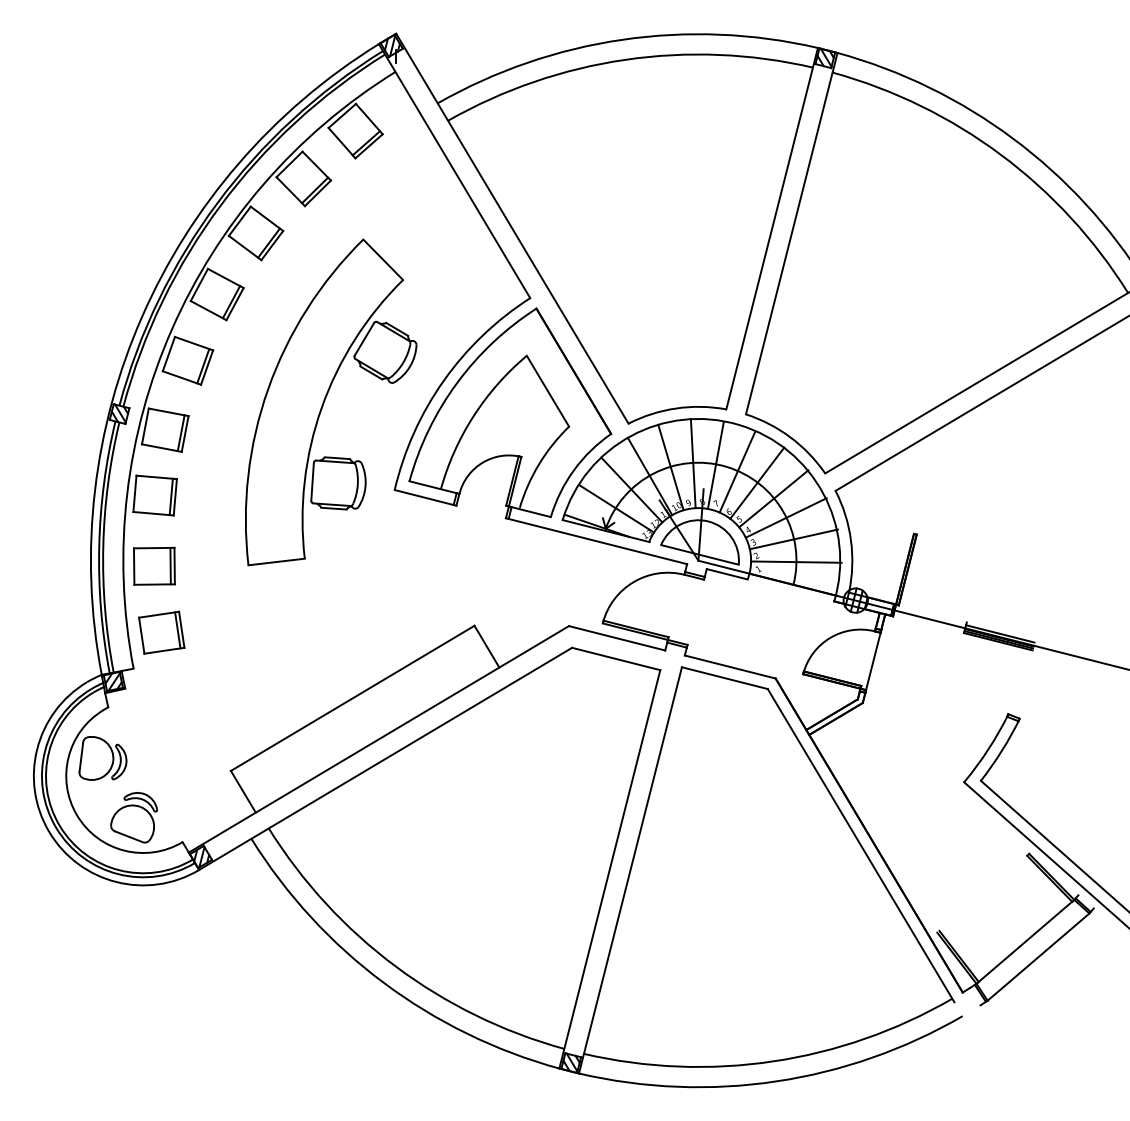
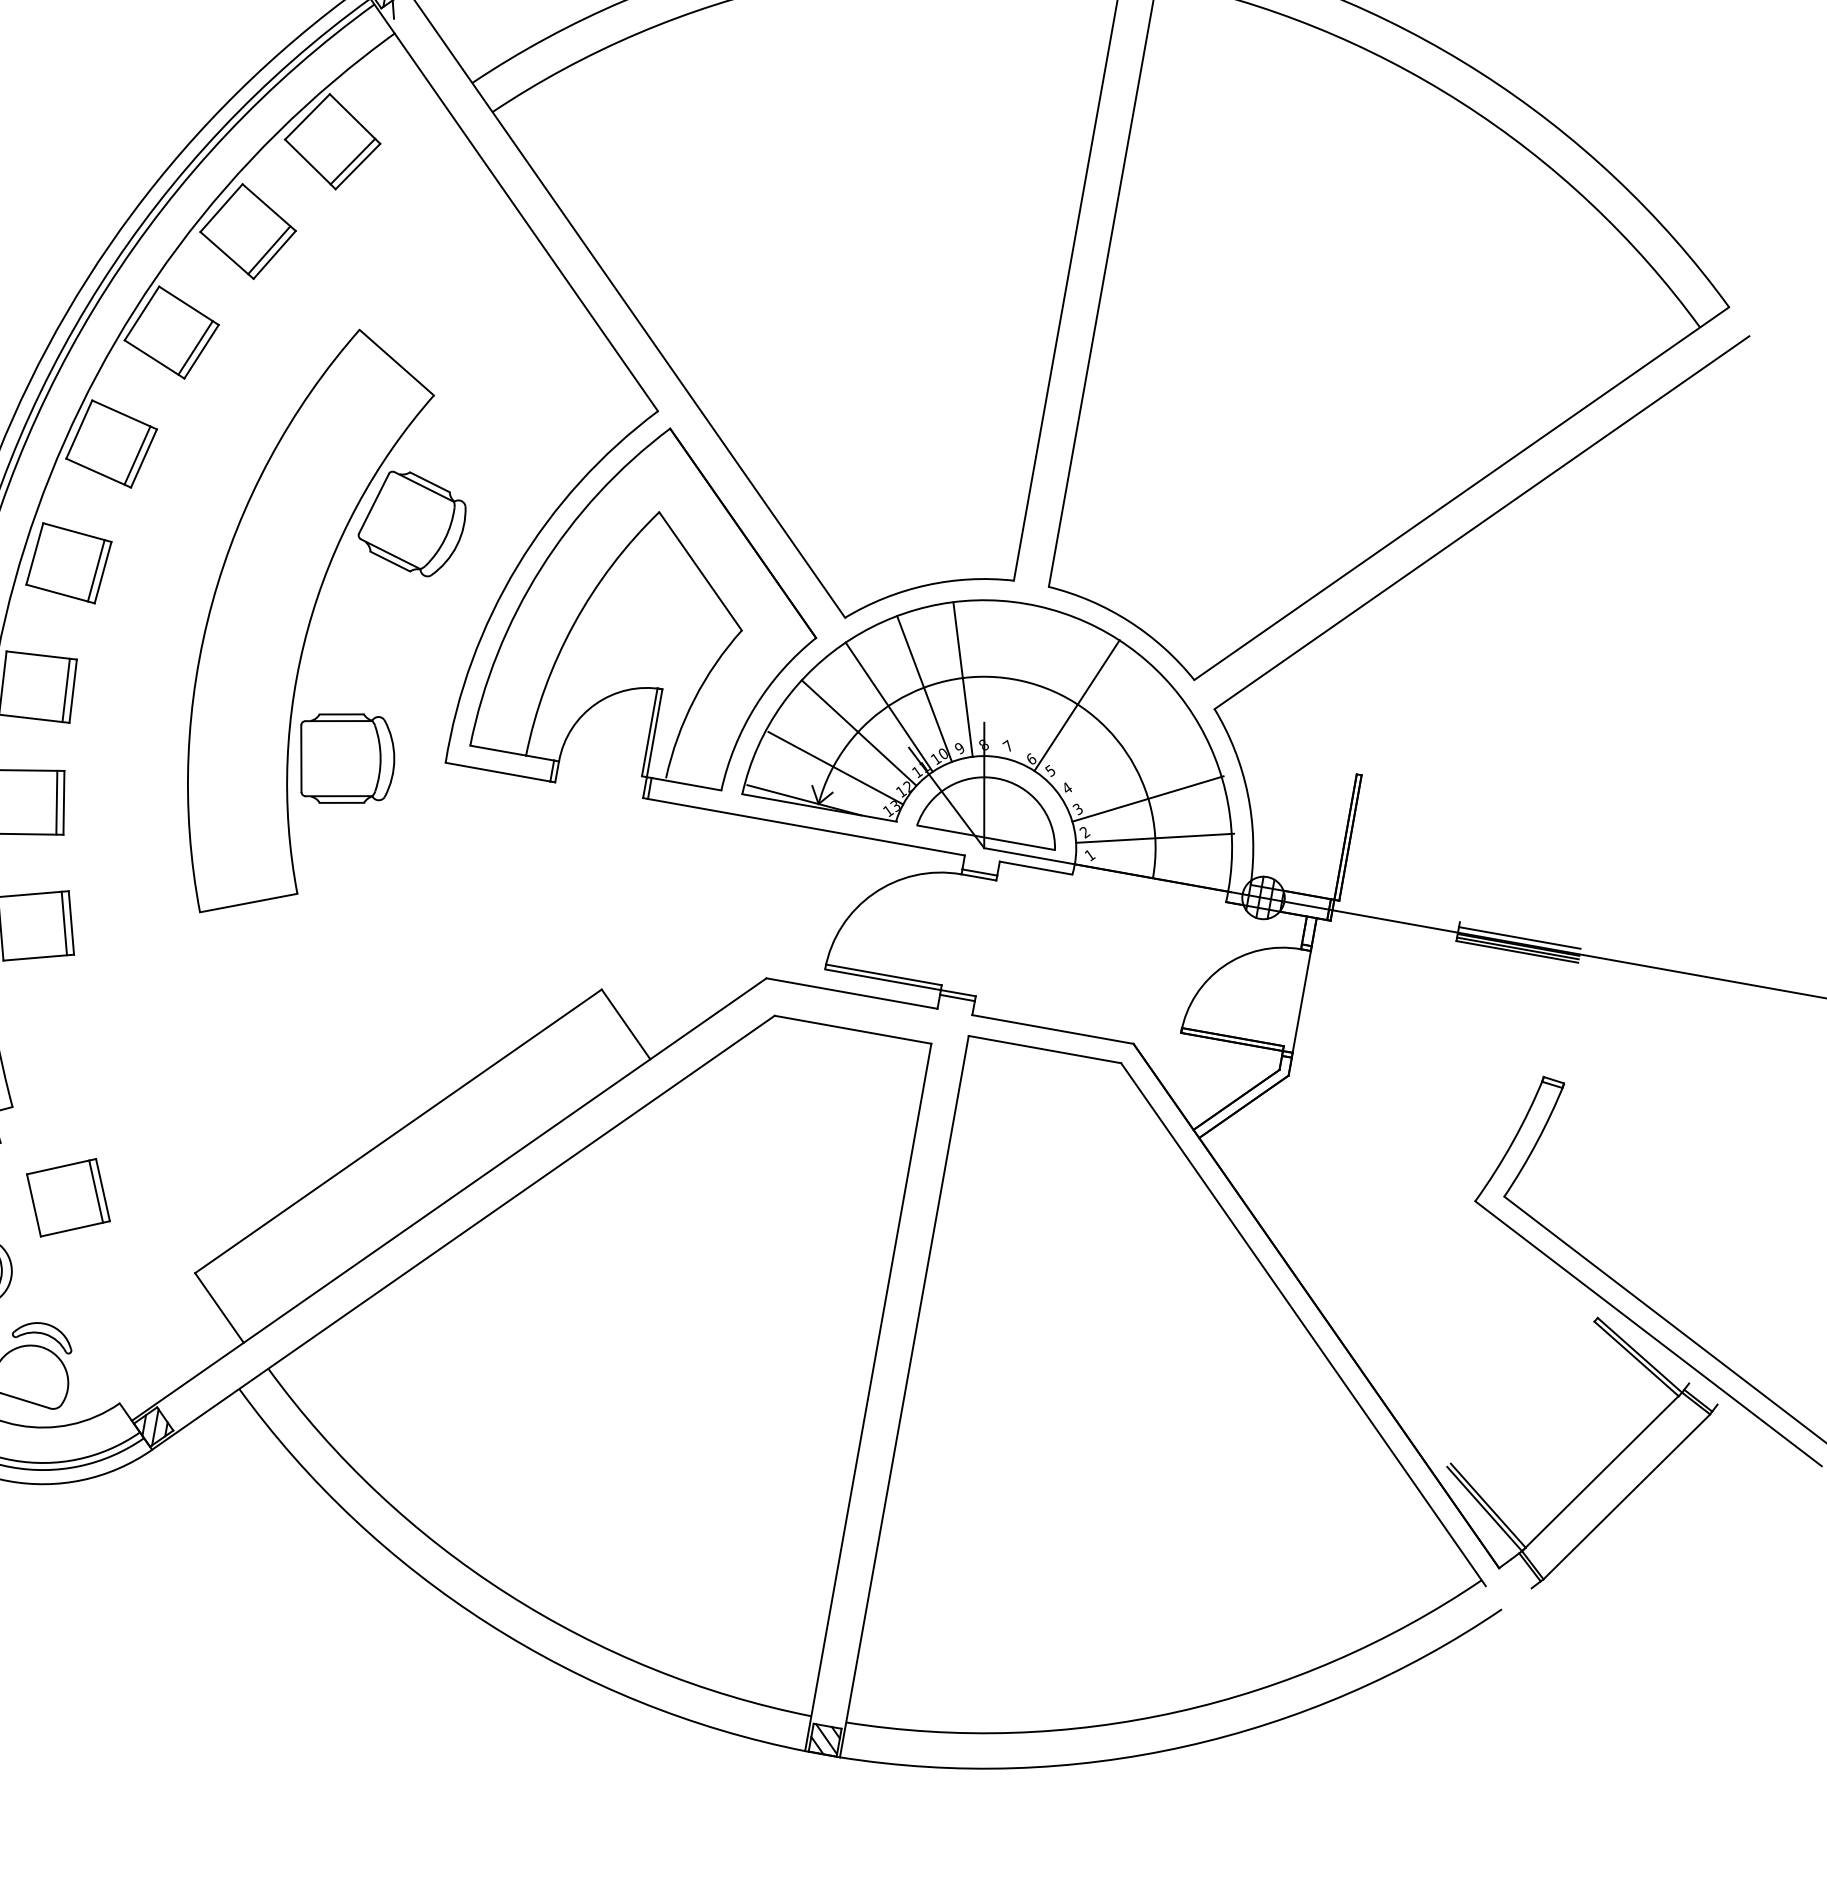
line: (715, 465) -> (1002, 679), removed
line: (736, 472) -> (1039, 689), removed
line: (773, 498) -> (1107, 730), removed
line: (785, 517) -> (1130, 761), removed
part: (161, 632) -> (67, 1197), moved

